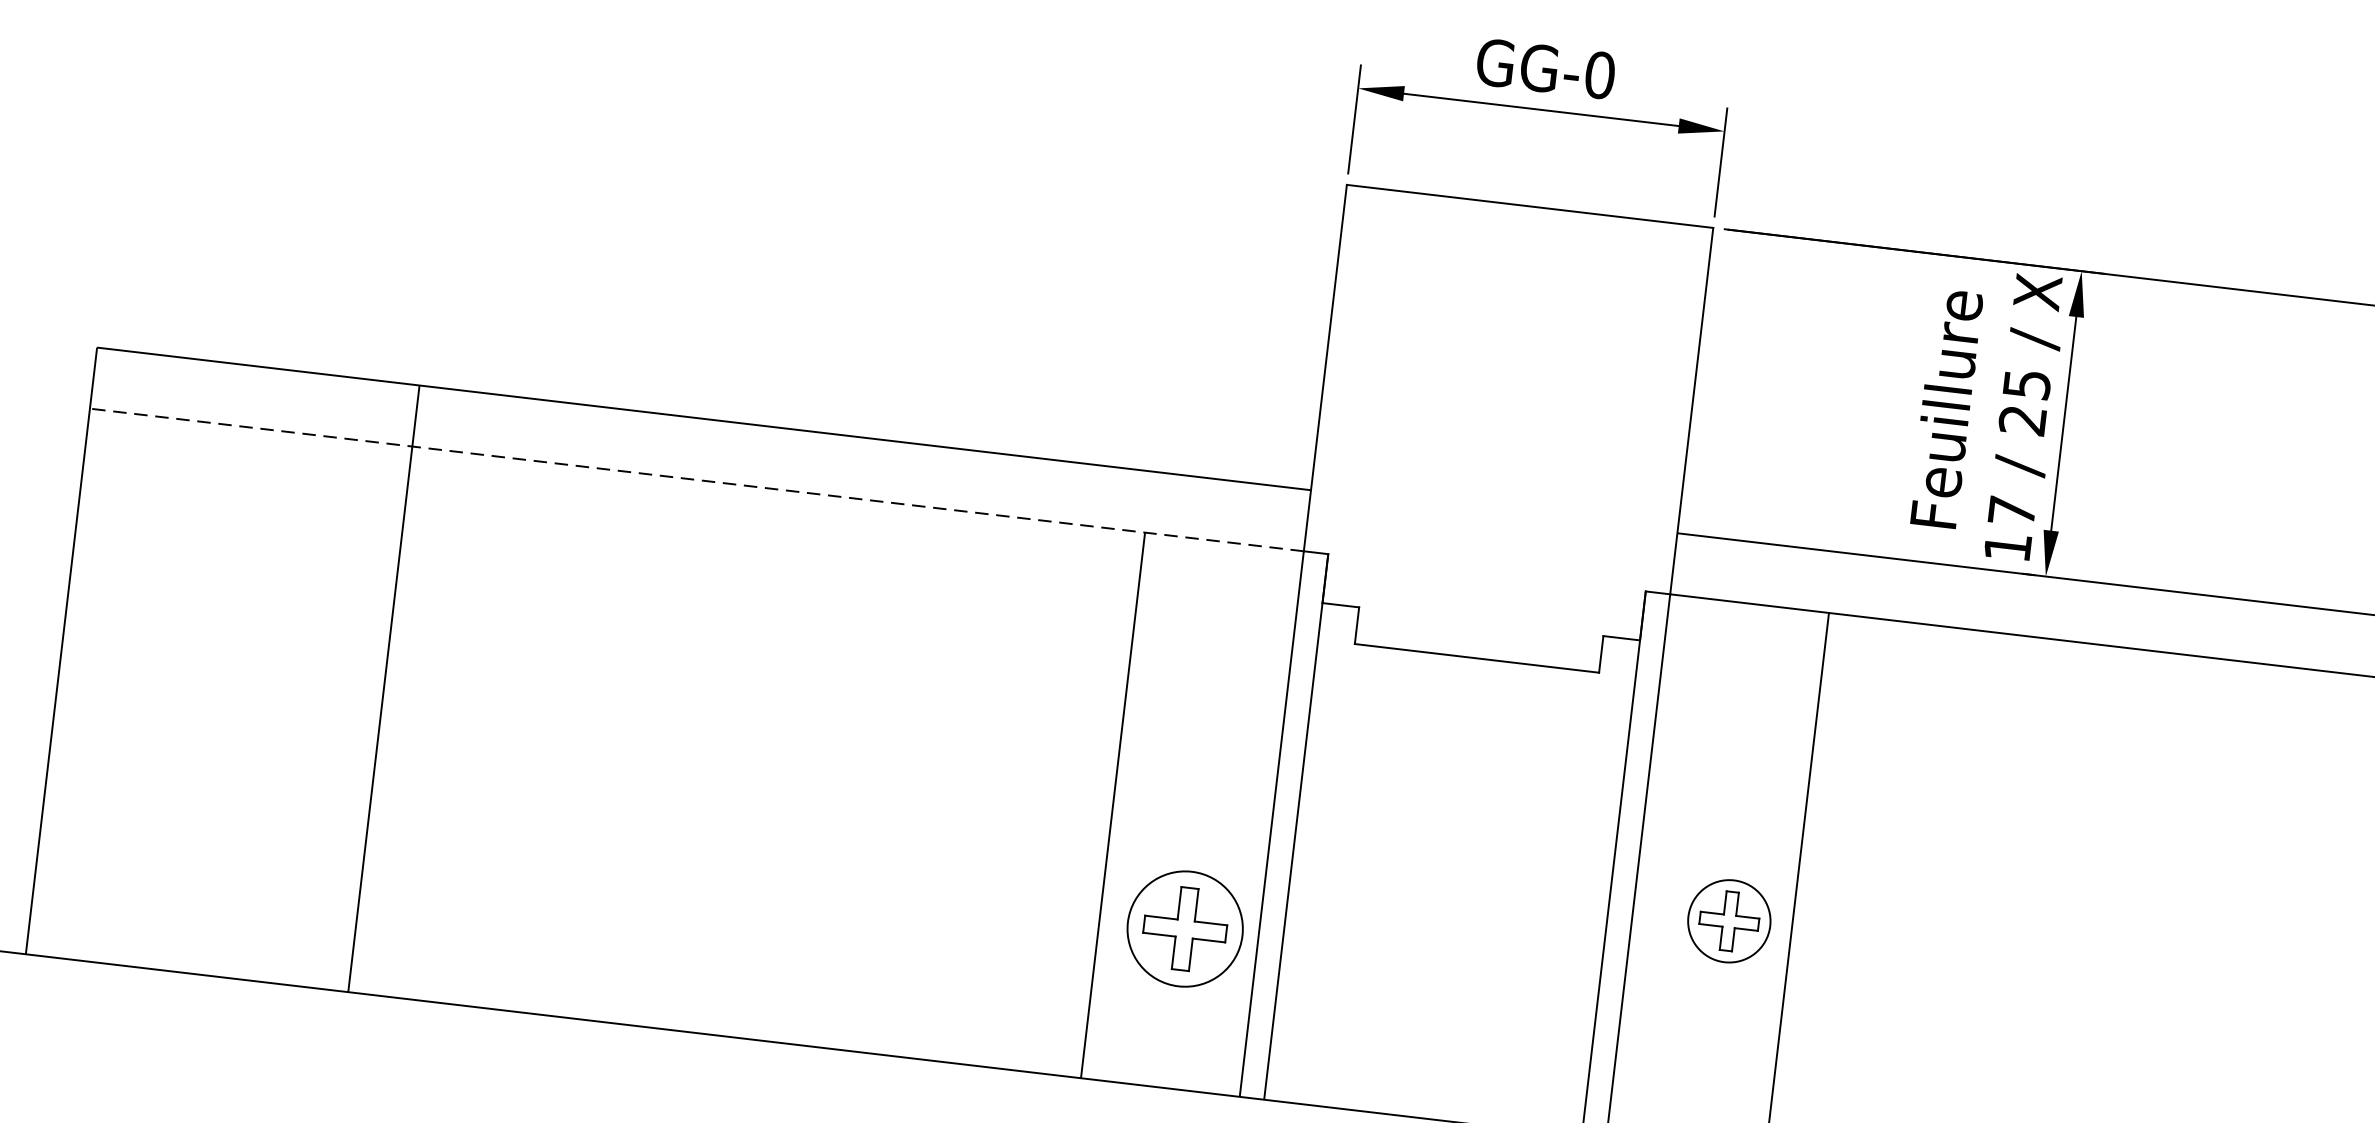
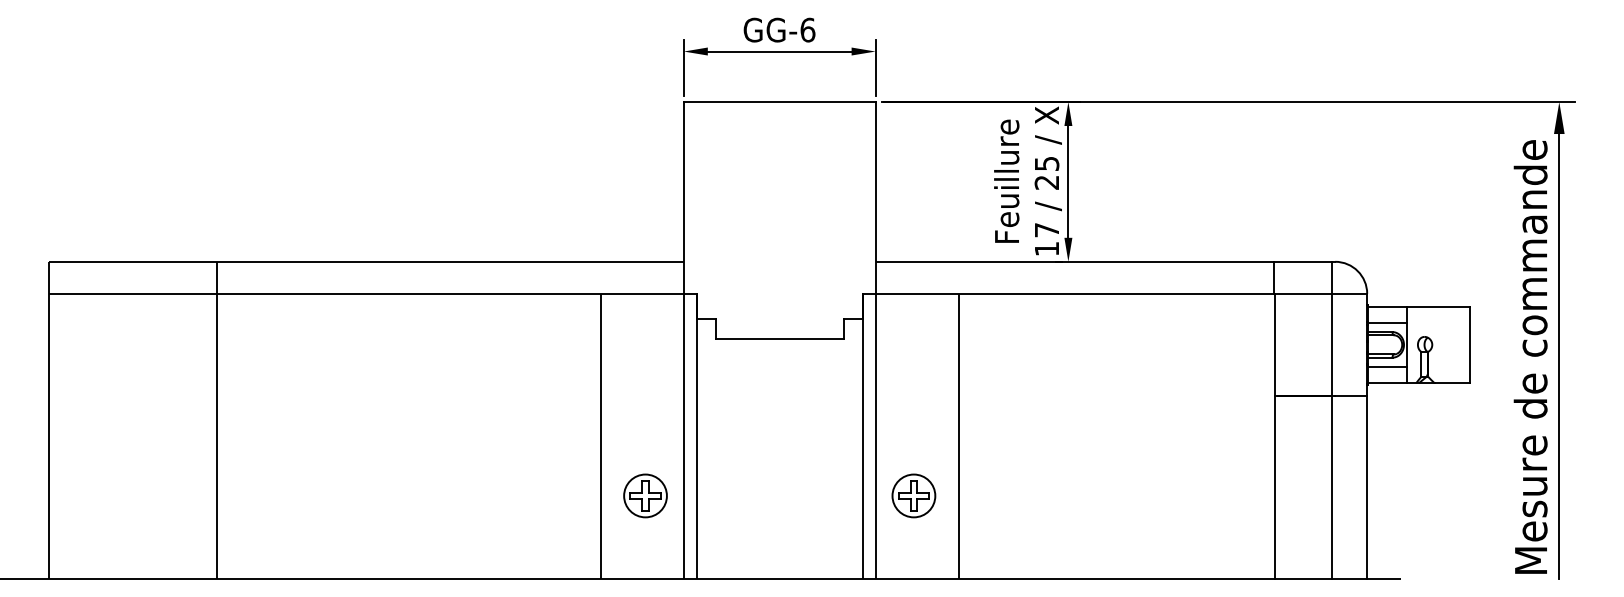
text: (1599, 73) -> (807, 29), GG-0 -> GG-6
line: (697, 479) -> (366, 293), dashed -> solid
part: (1728, 920) -> (913, 495), moved
part: (1185, 928) -> (645, 495), size x0.71

